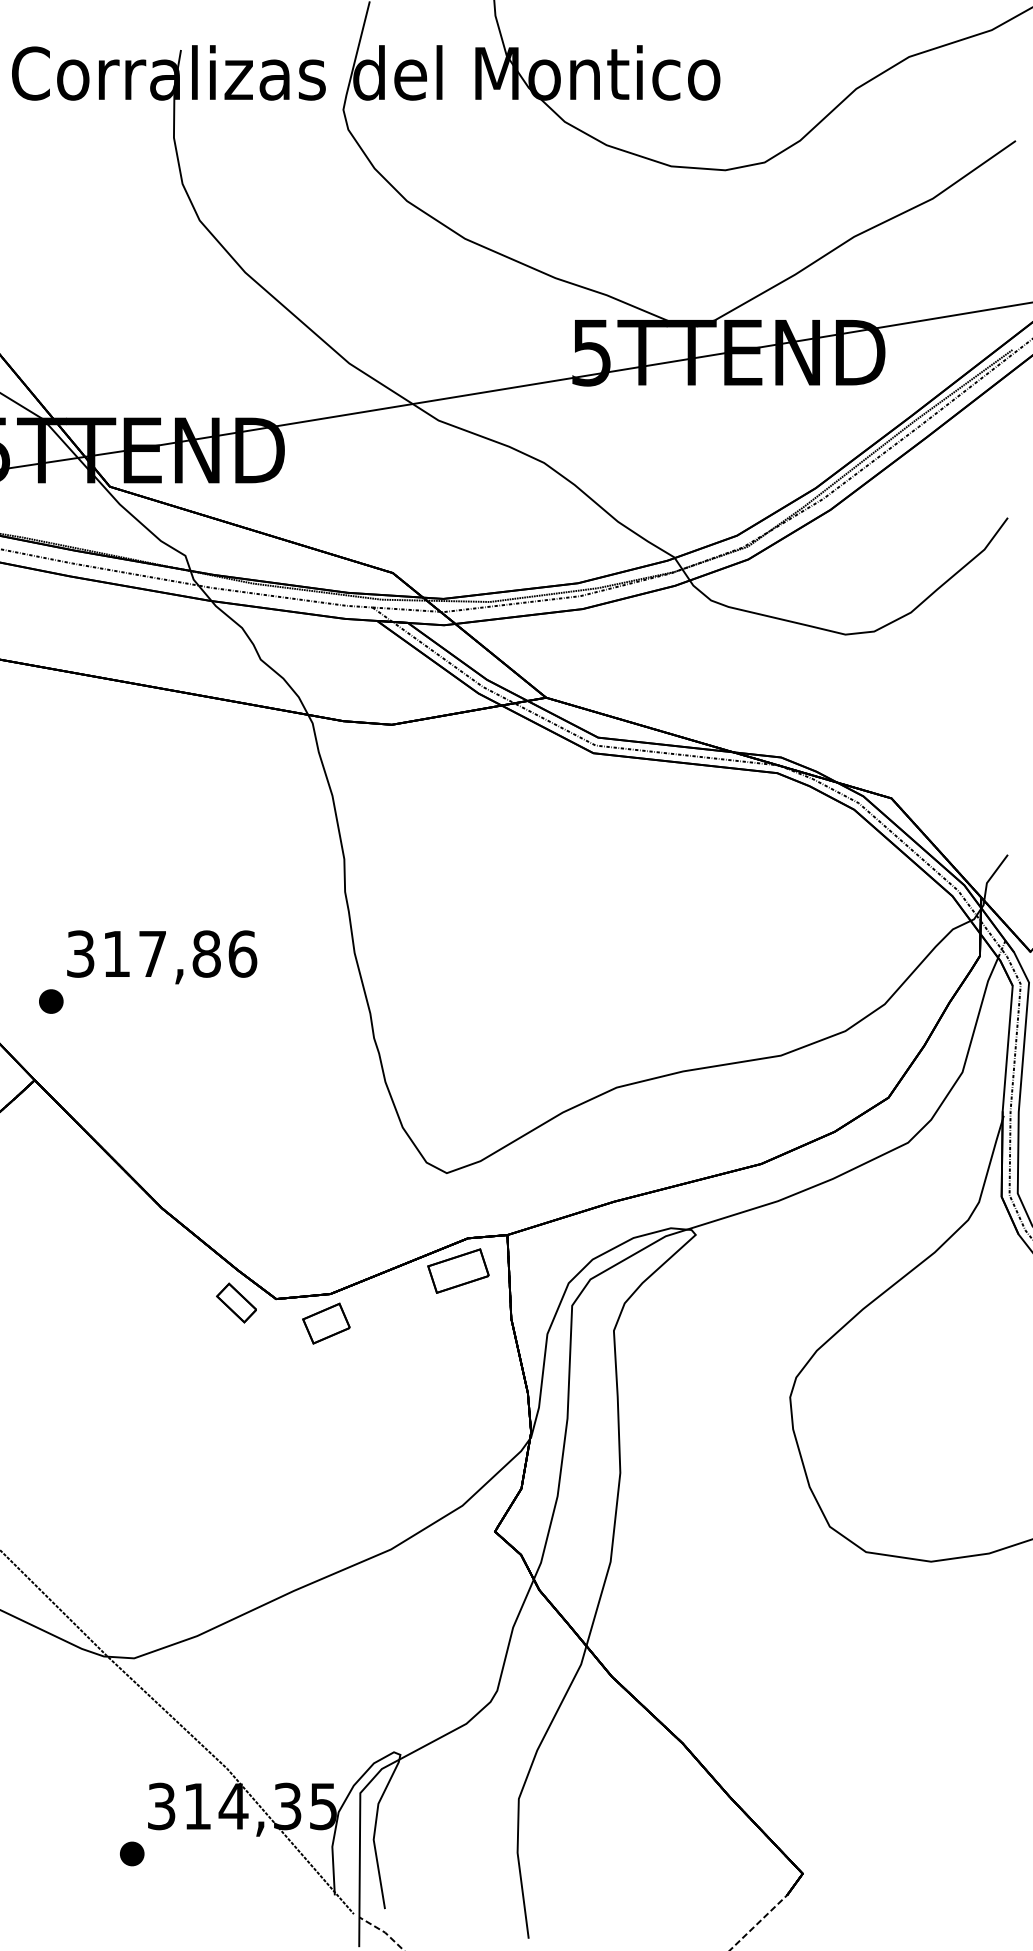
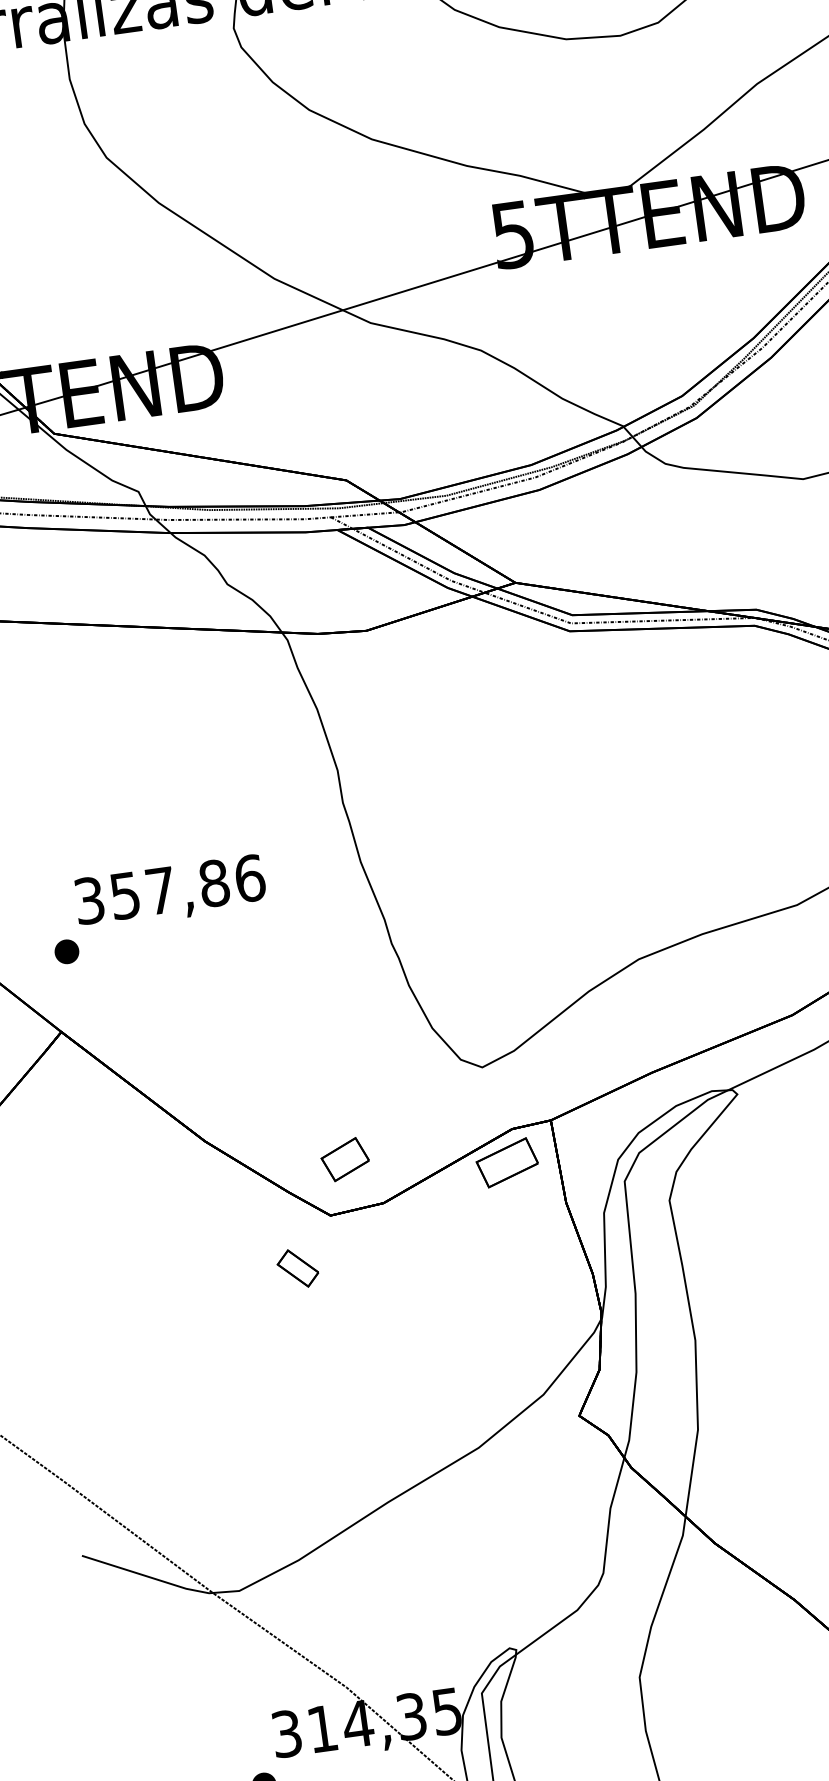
text: (116, 954) -> (125, 896), 317,86 -> 357,86
part: (236, 1302) -> (297, 1268), moved
part: (326, 1323) -> (345, 1159), moved

